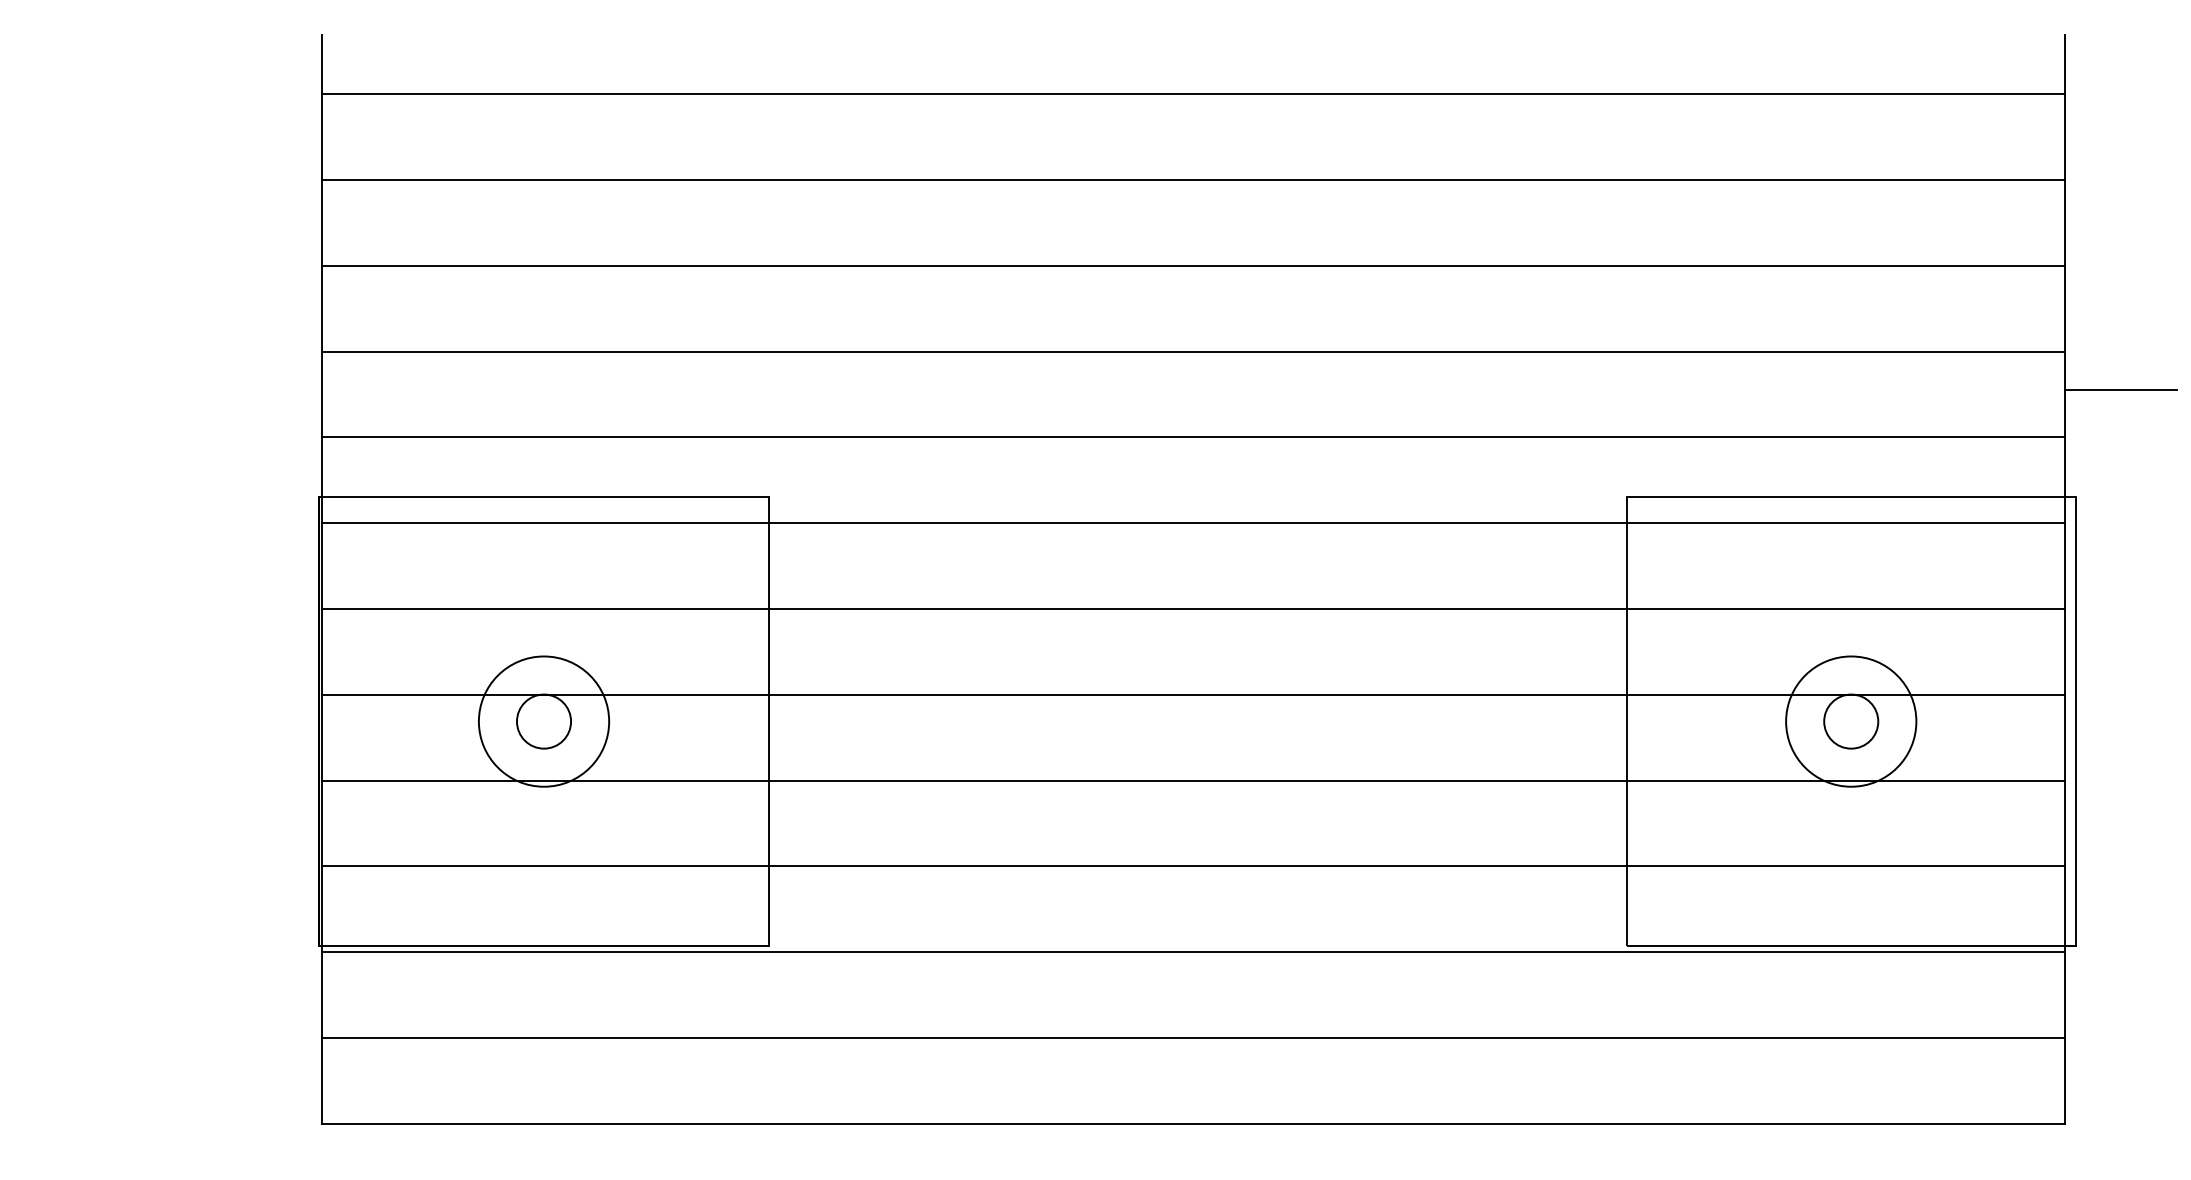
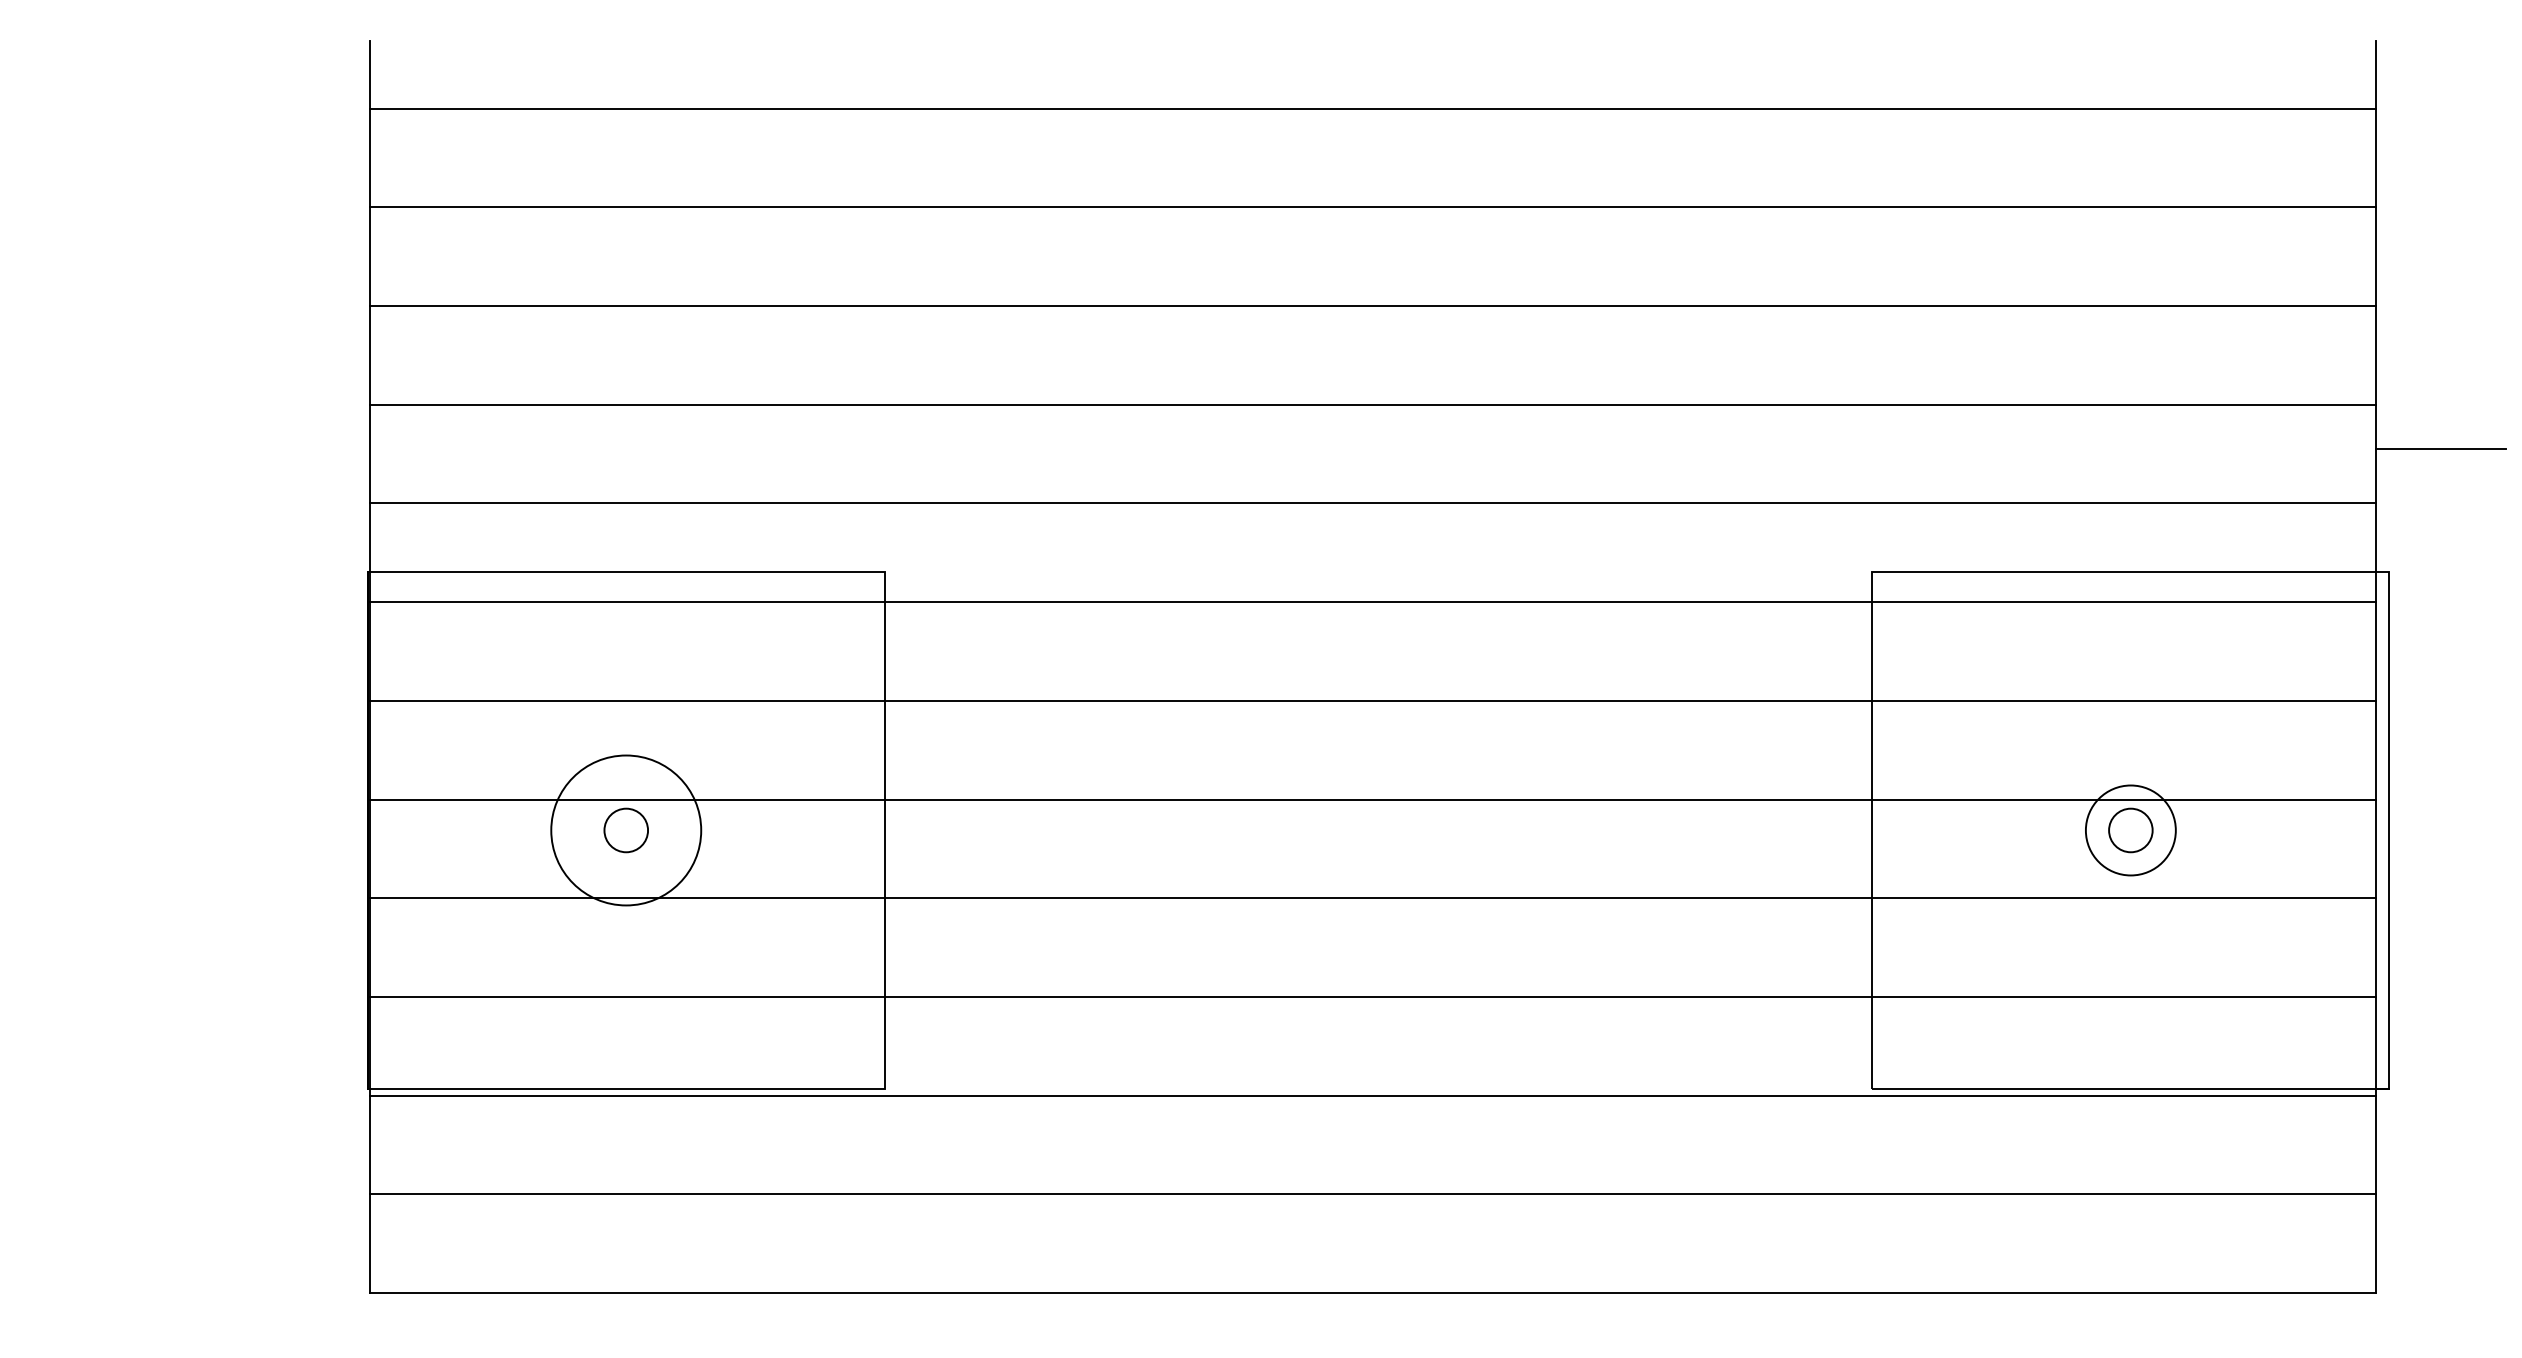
circle: (543, 721) -> (625, 830), size x0.7
circle: (1851, 721) -> (2131, 830), size x0.6
circle: (1851, 721) -> (2131, 830), size x0.7

